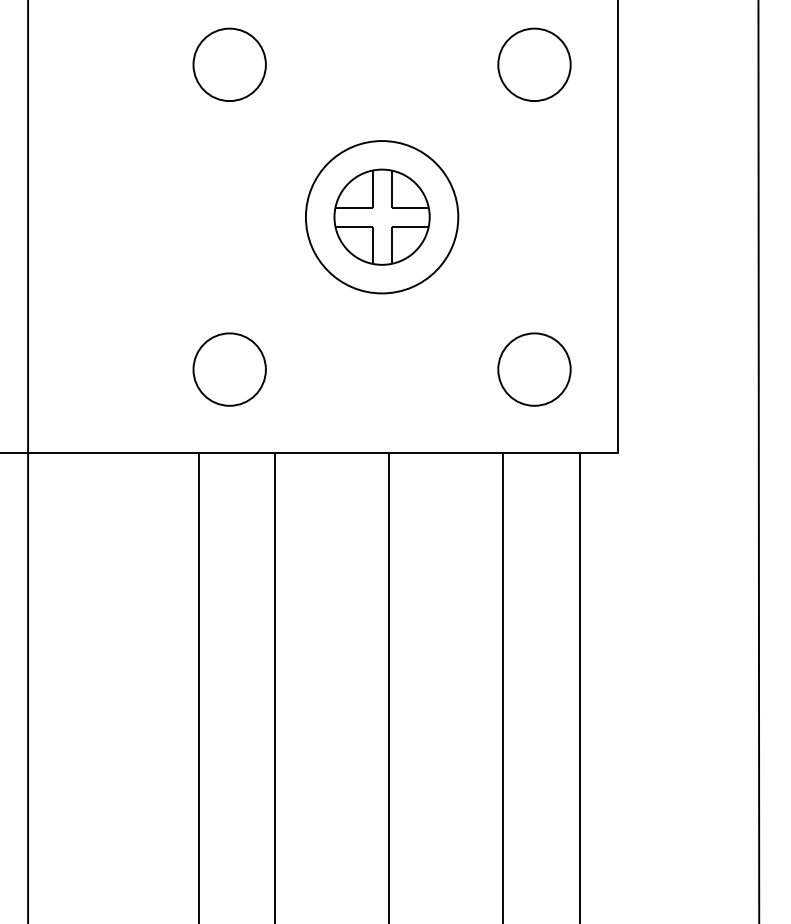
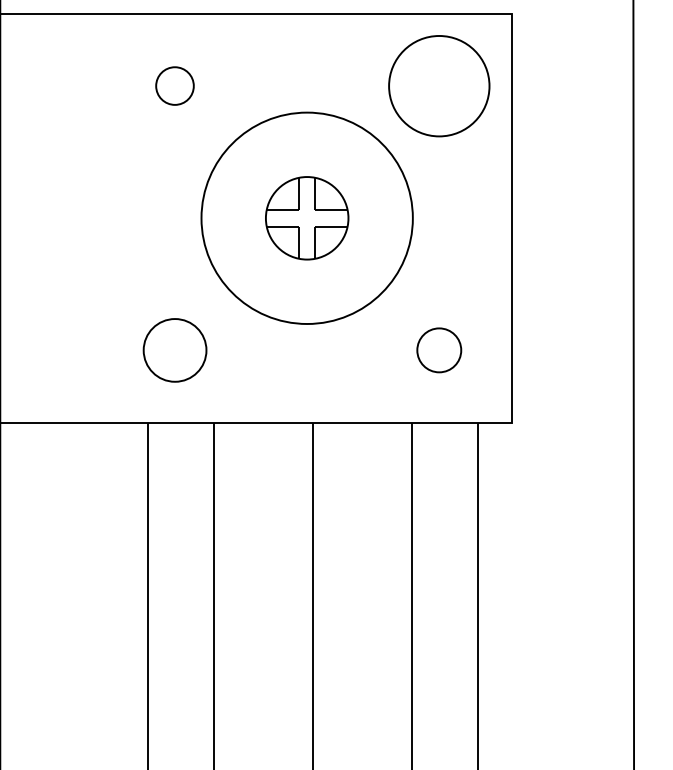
circle: (229, 64) -> (174, 85), size x0.6
circle: (534, 64) -> (439, 85), size x1.6
circle: (381, 217) -> (306, 218), size x1.6
circle: (534, 369) -> (439, 350), size x0.7

